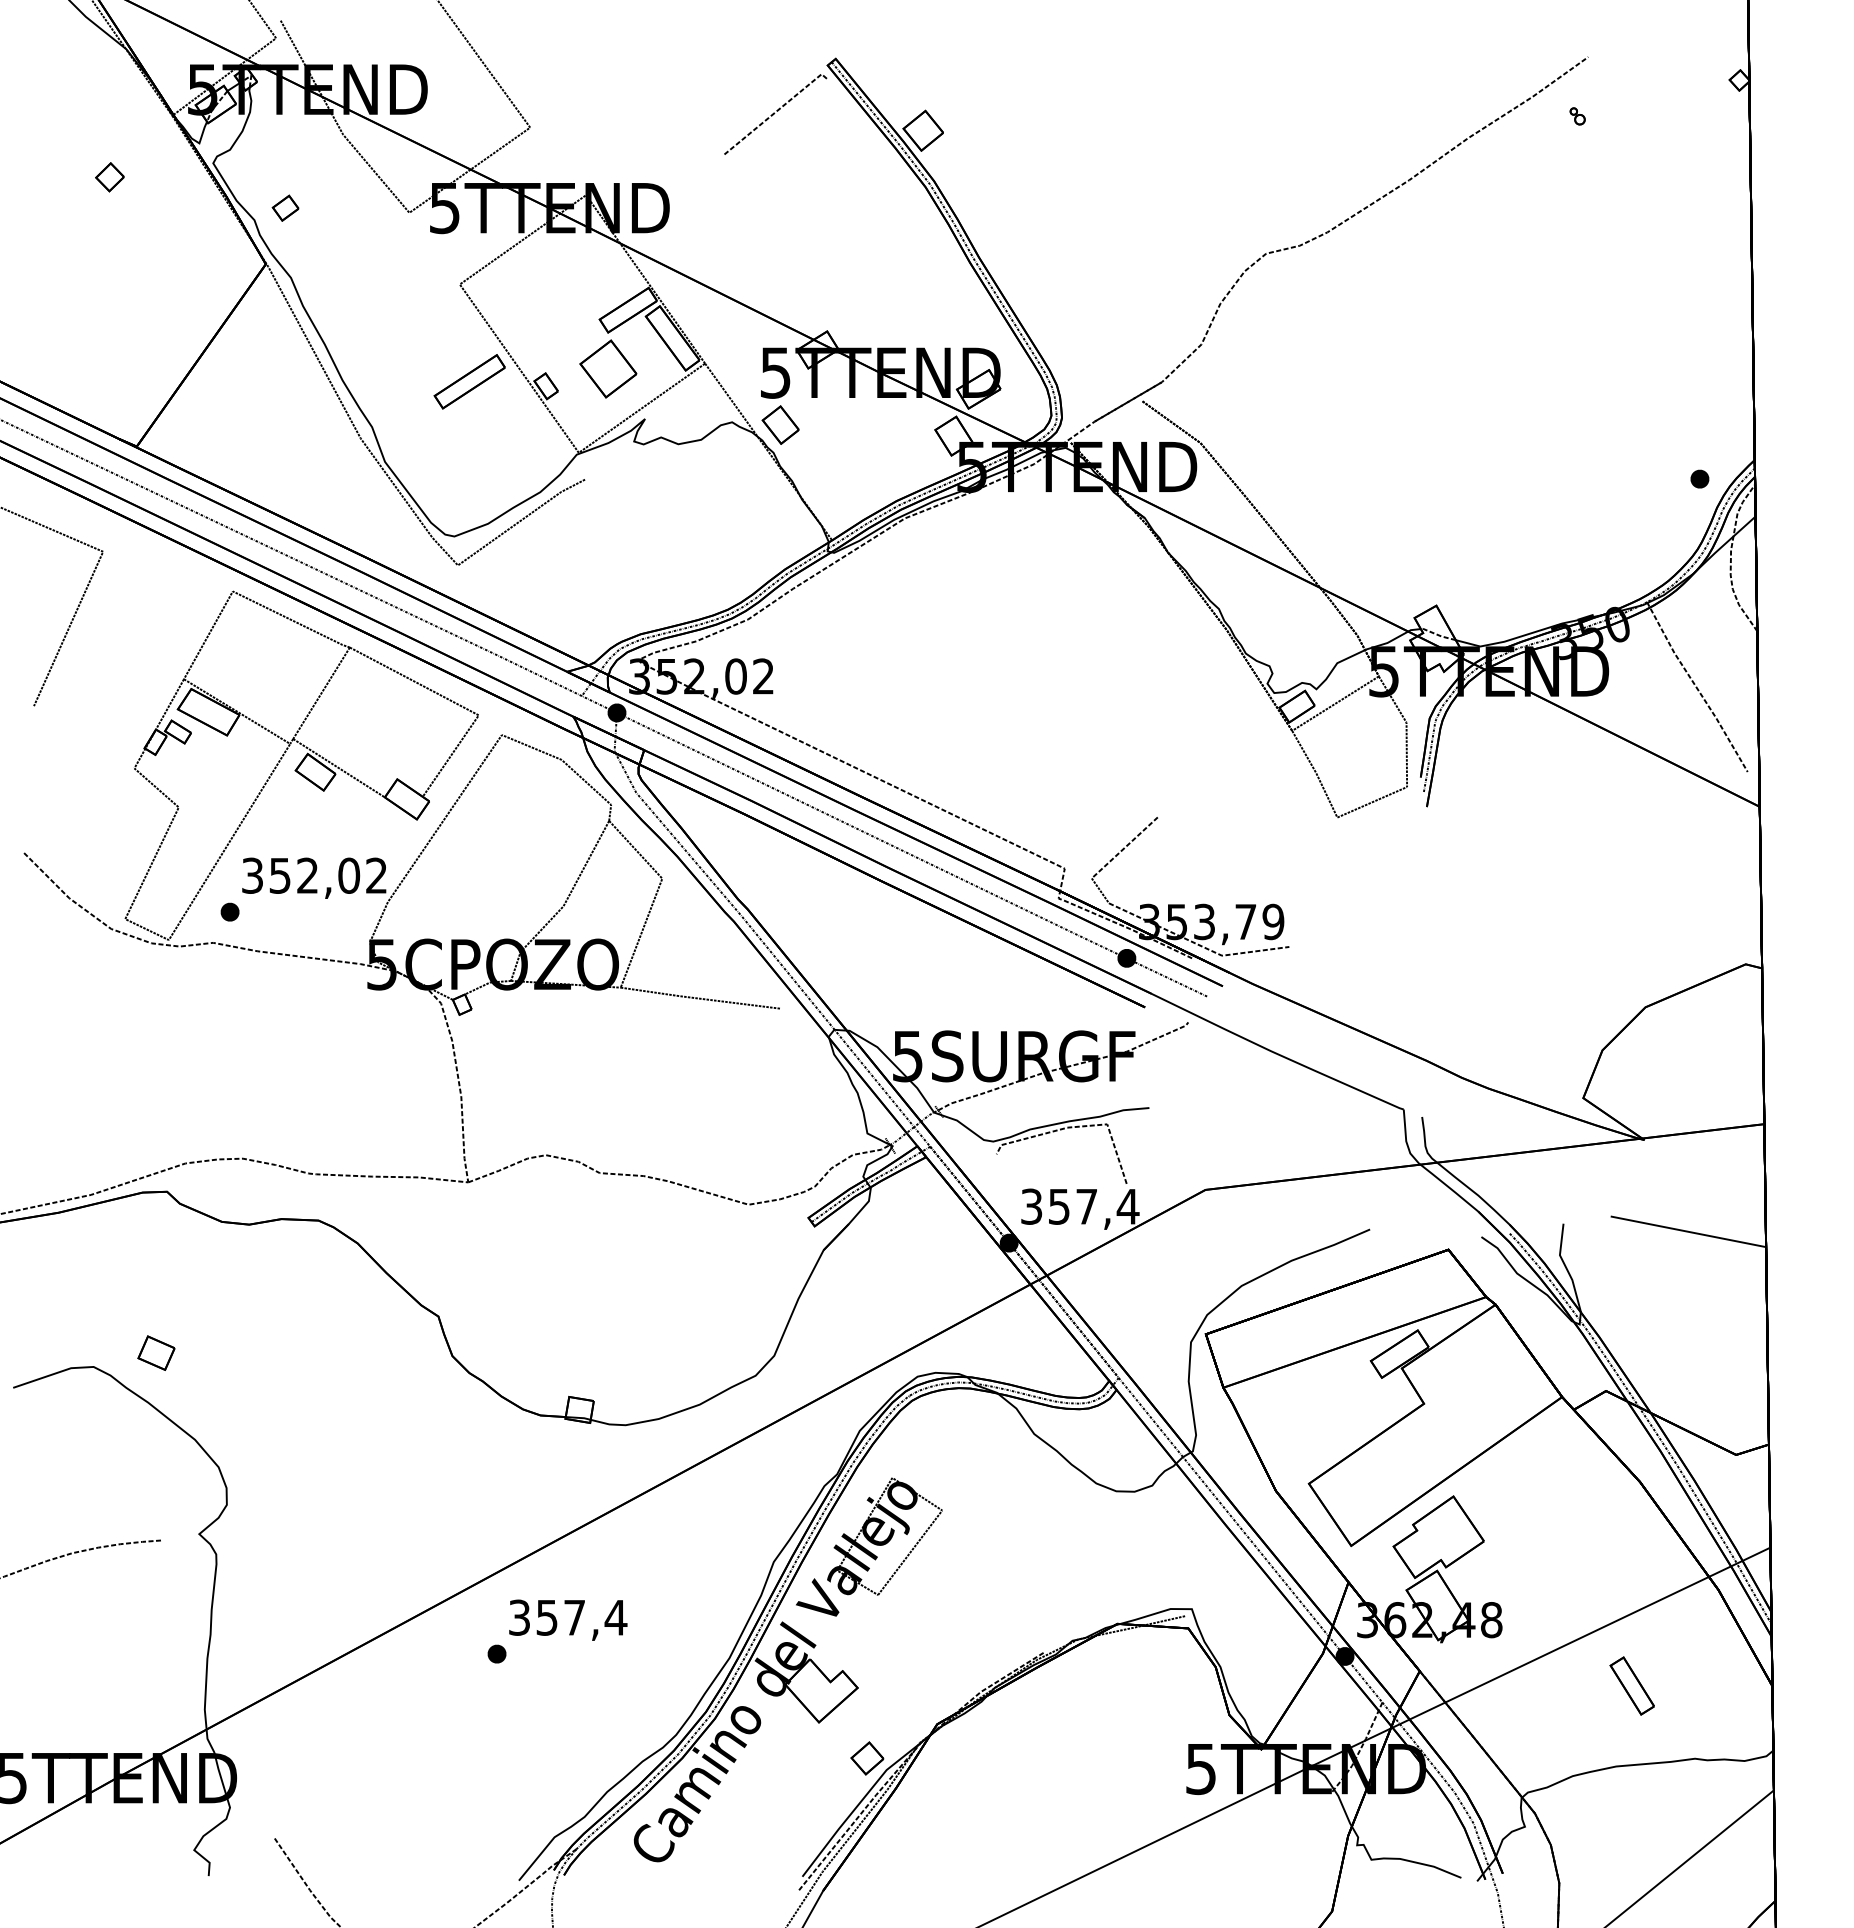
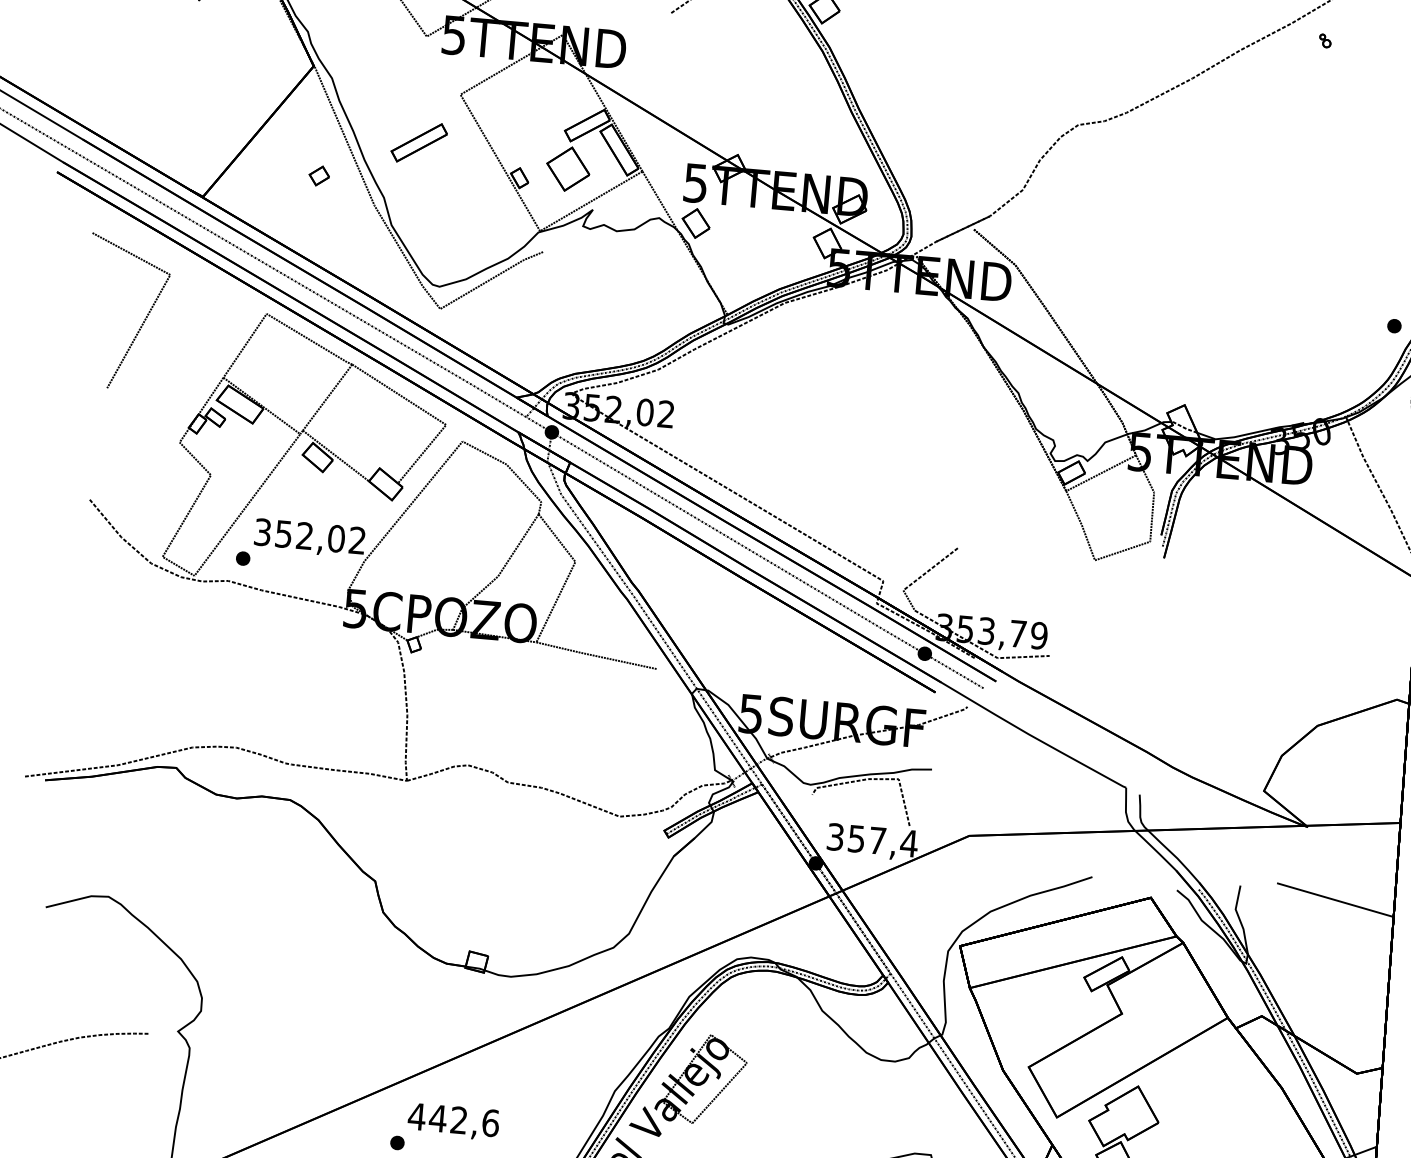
part: (285, 207) -> (319, 175), moved
part: (469, 381) -> (419, 142), moved
part: (156, 1352) -> (157, 889), removed
text: (567, 1617) -> (453, 1119), 357,4 -> 442,6

